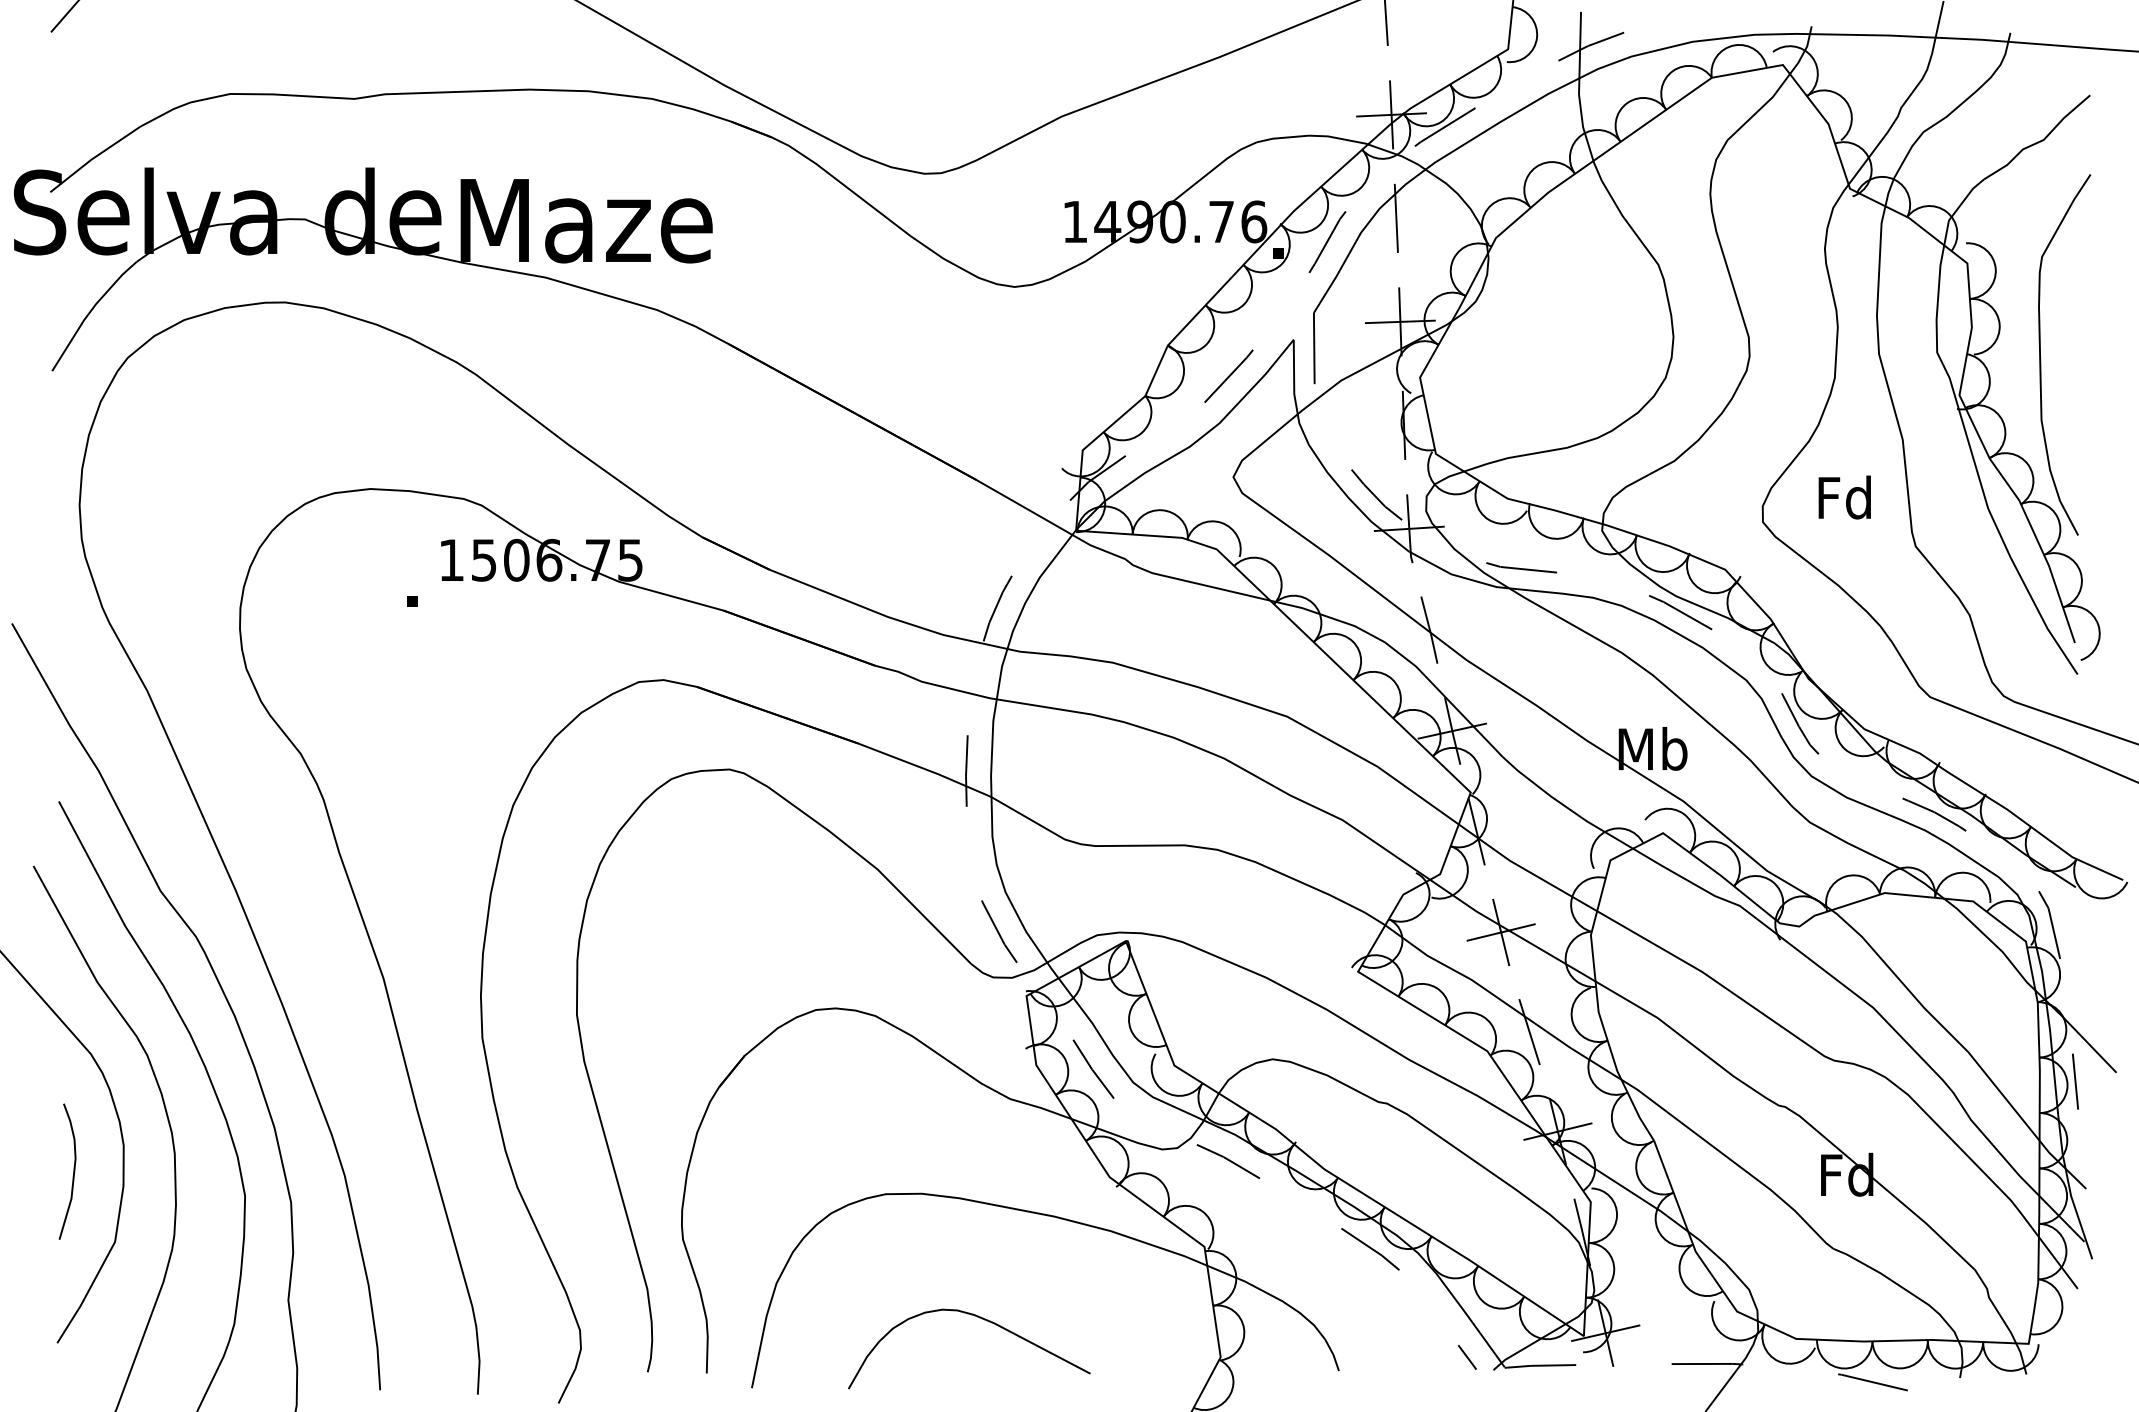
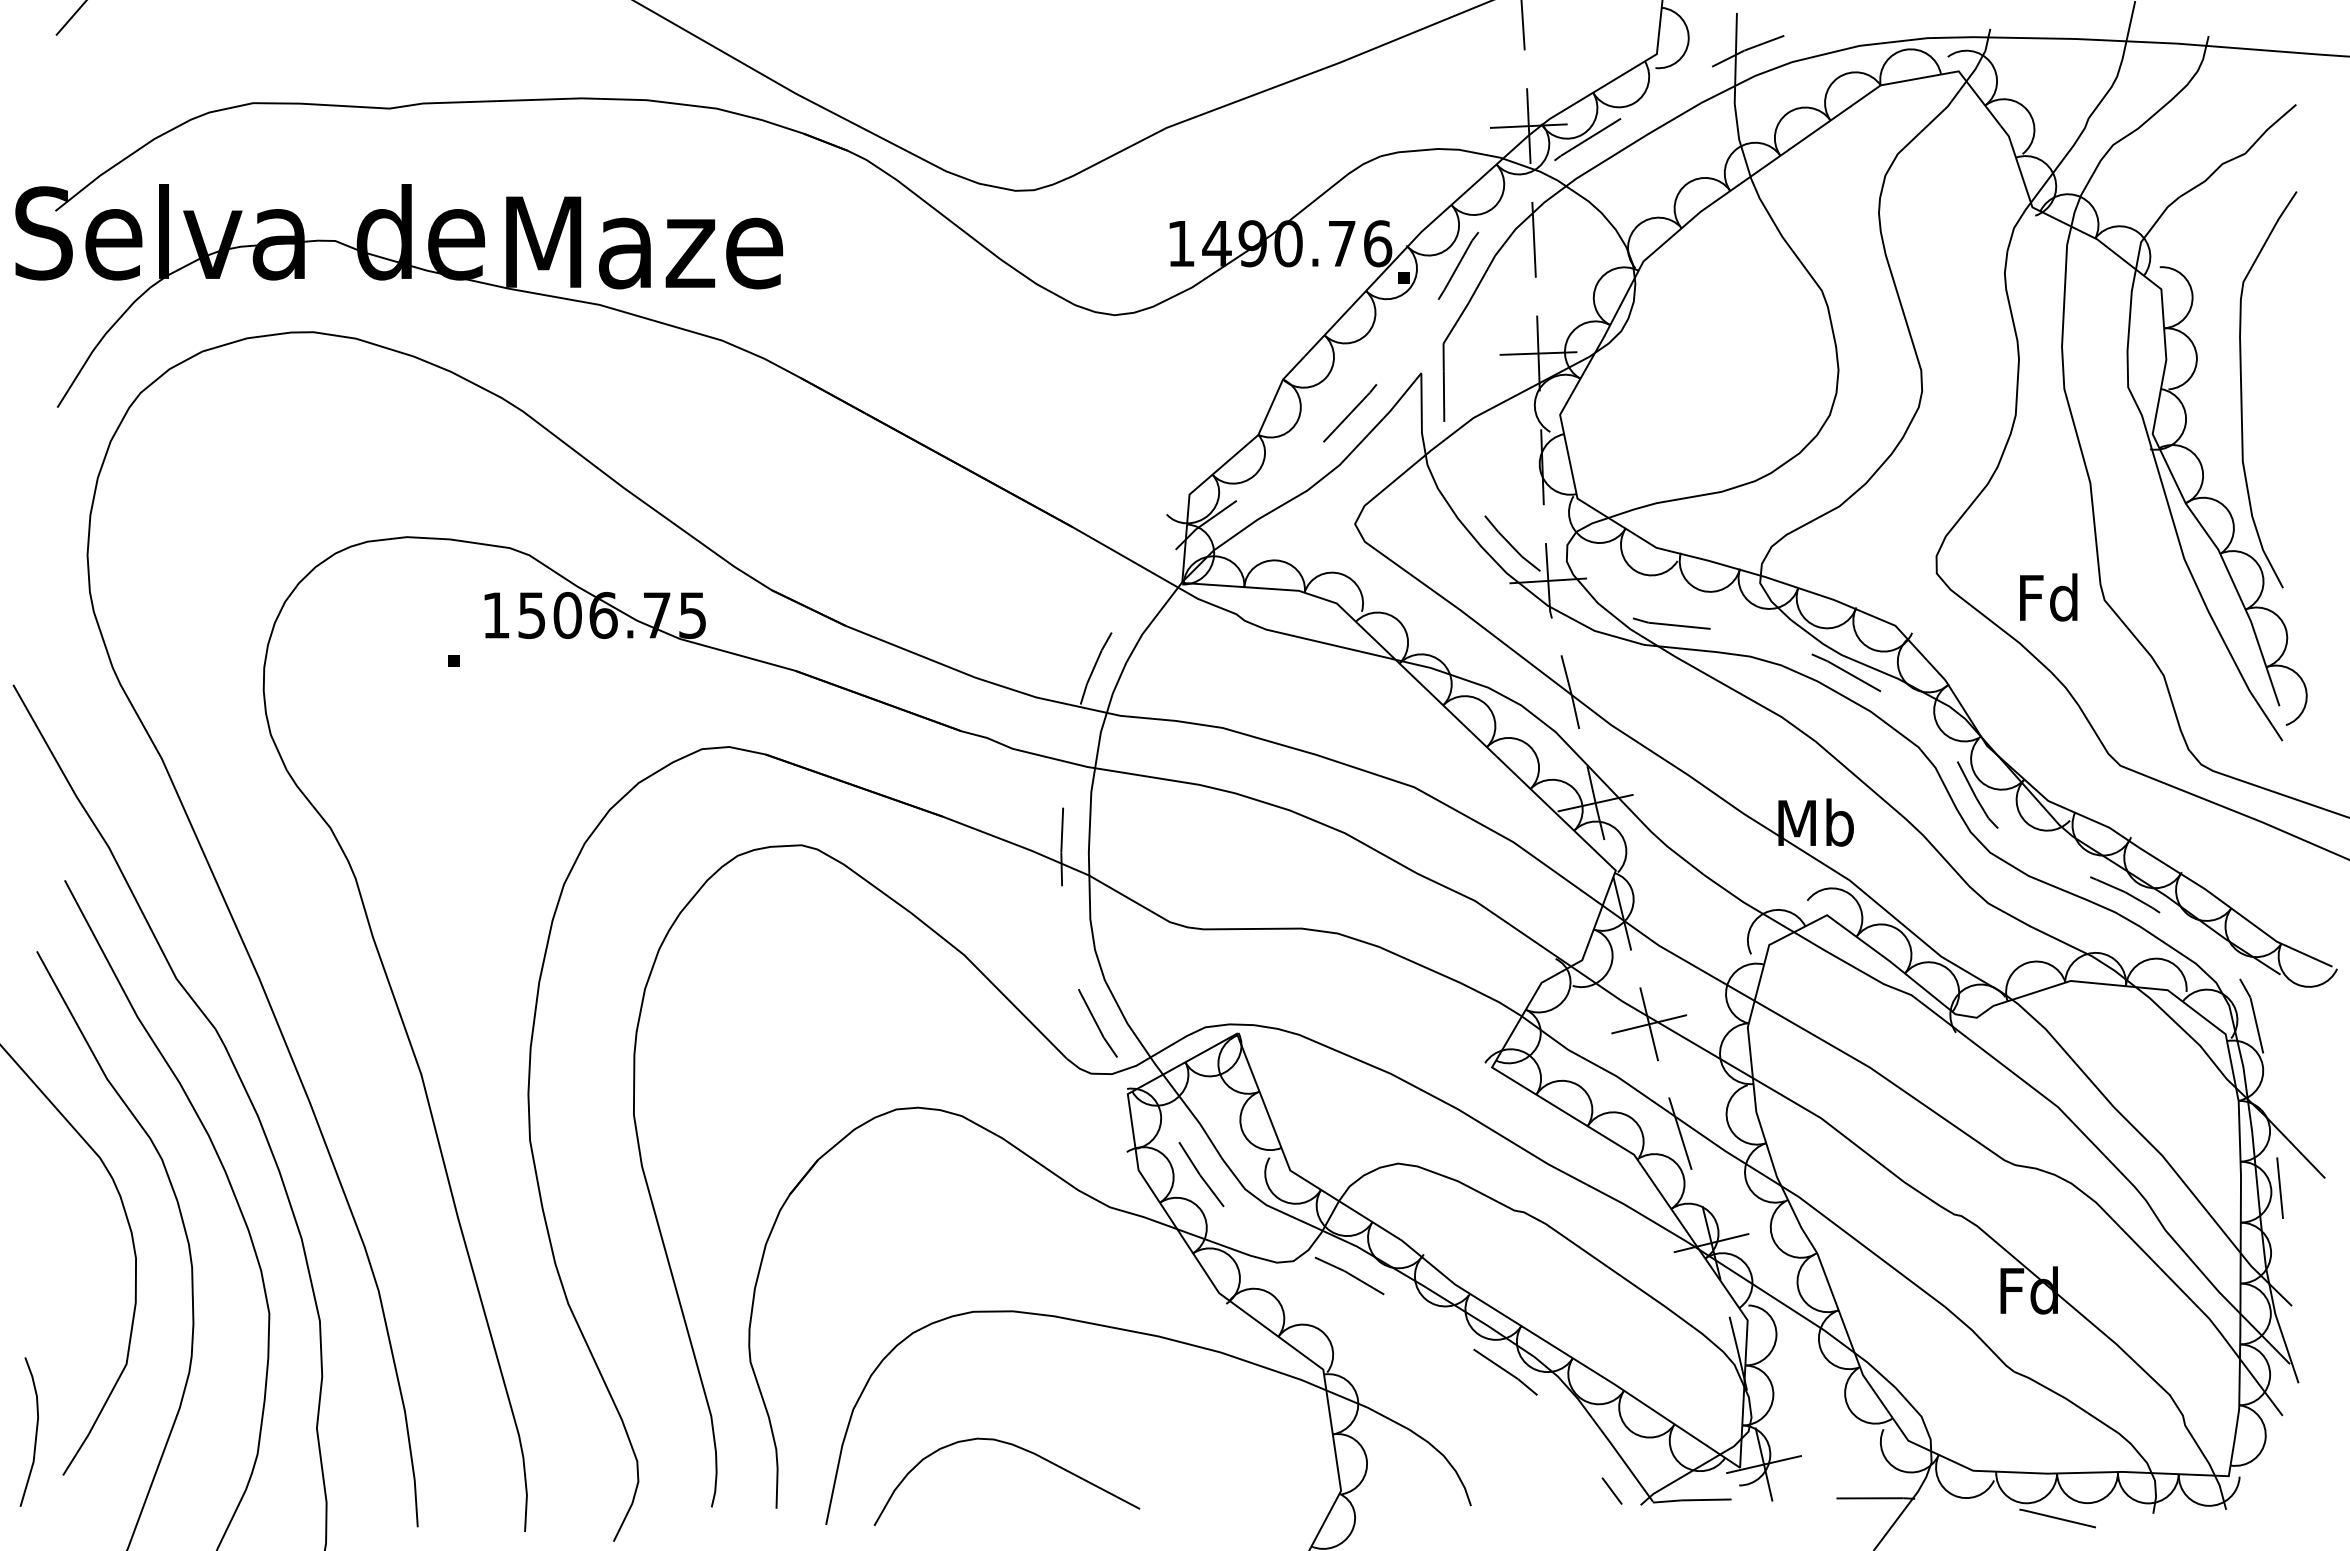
text: (1844, 497) -> (2048, 597), moved
curve: (73, 1171) -> (35, 1431), moved
curve: (982, 1319) -> (1021, 1449), moved

